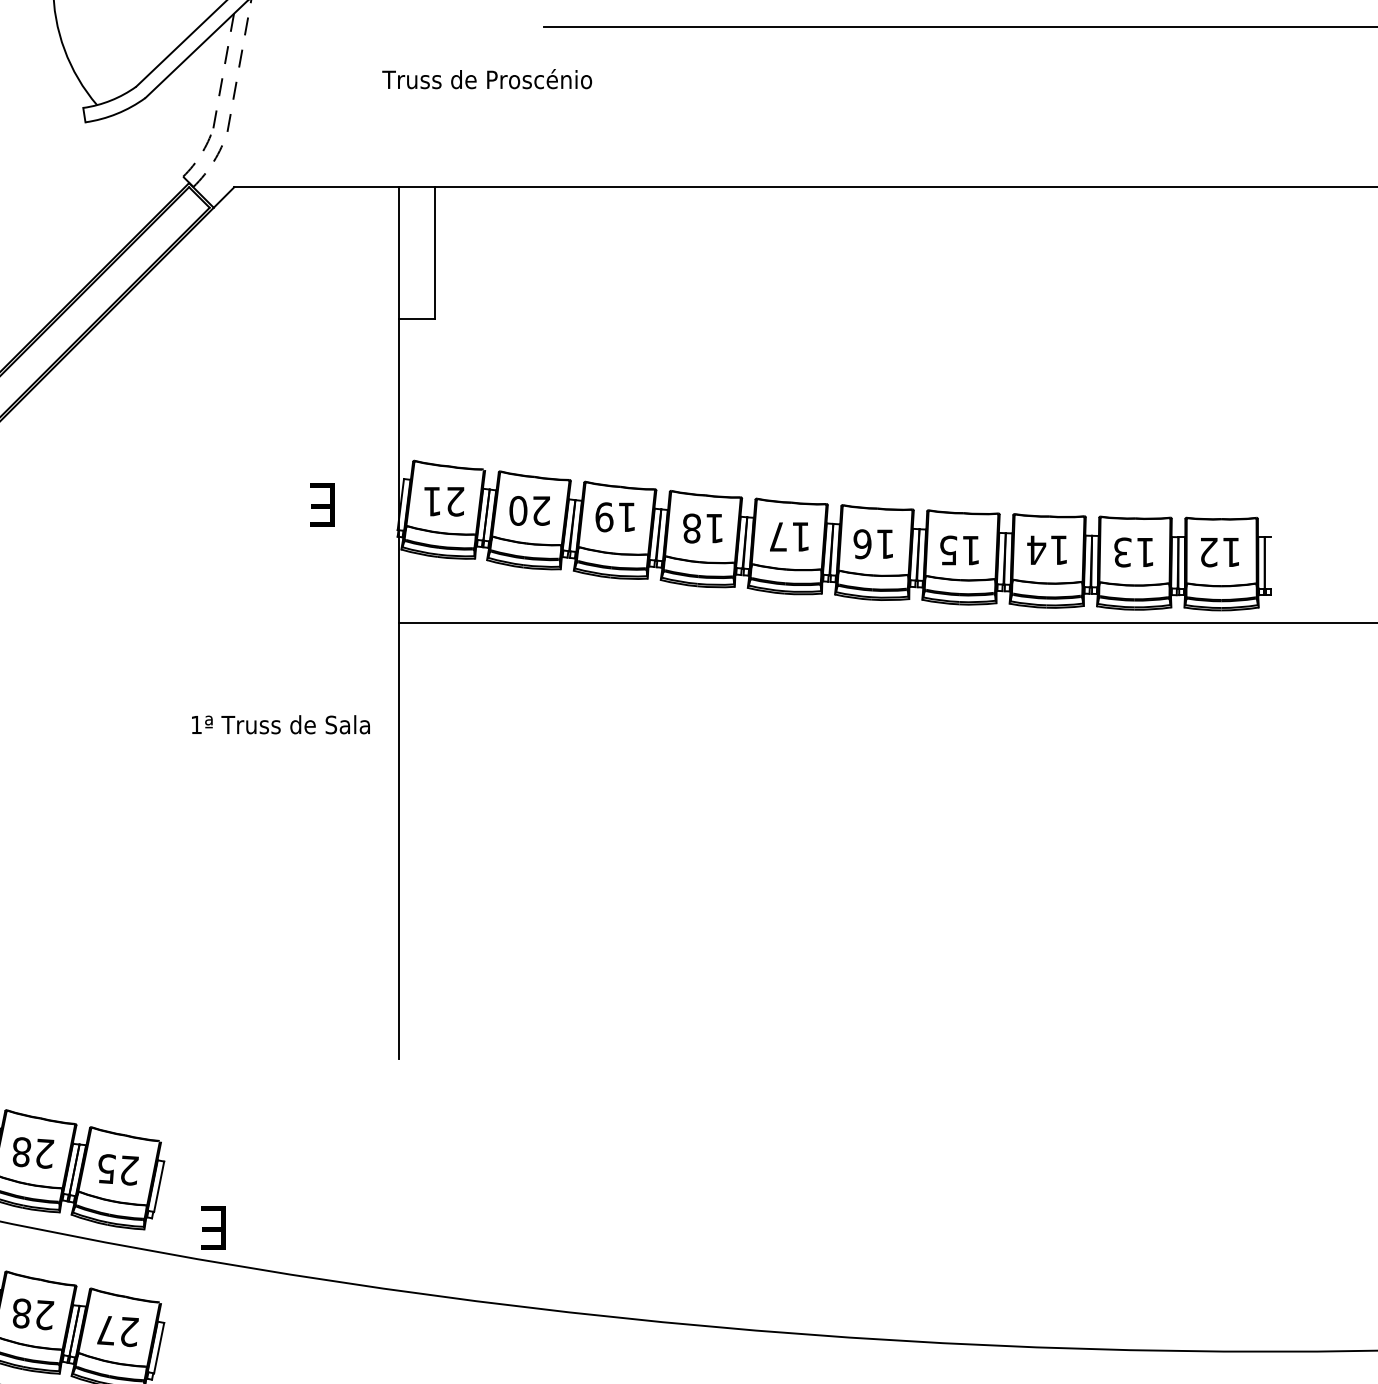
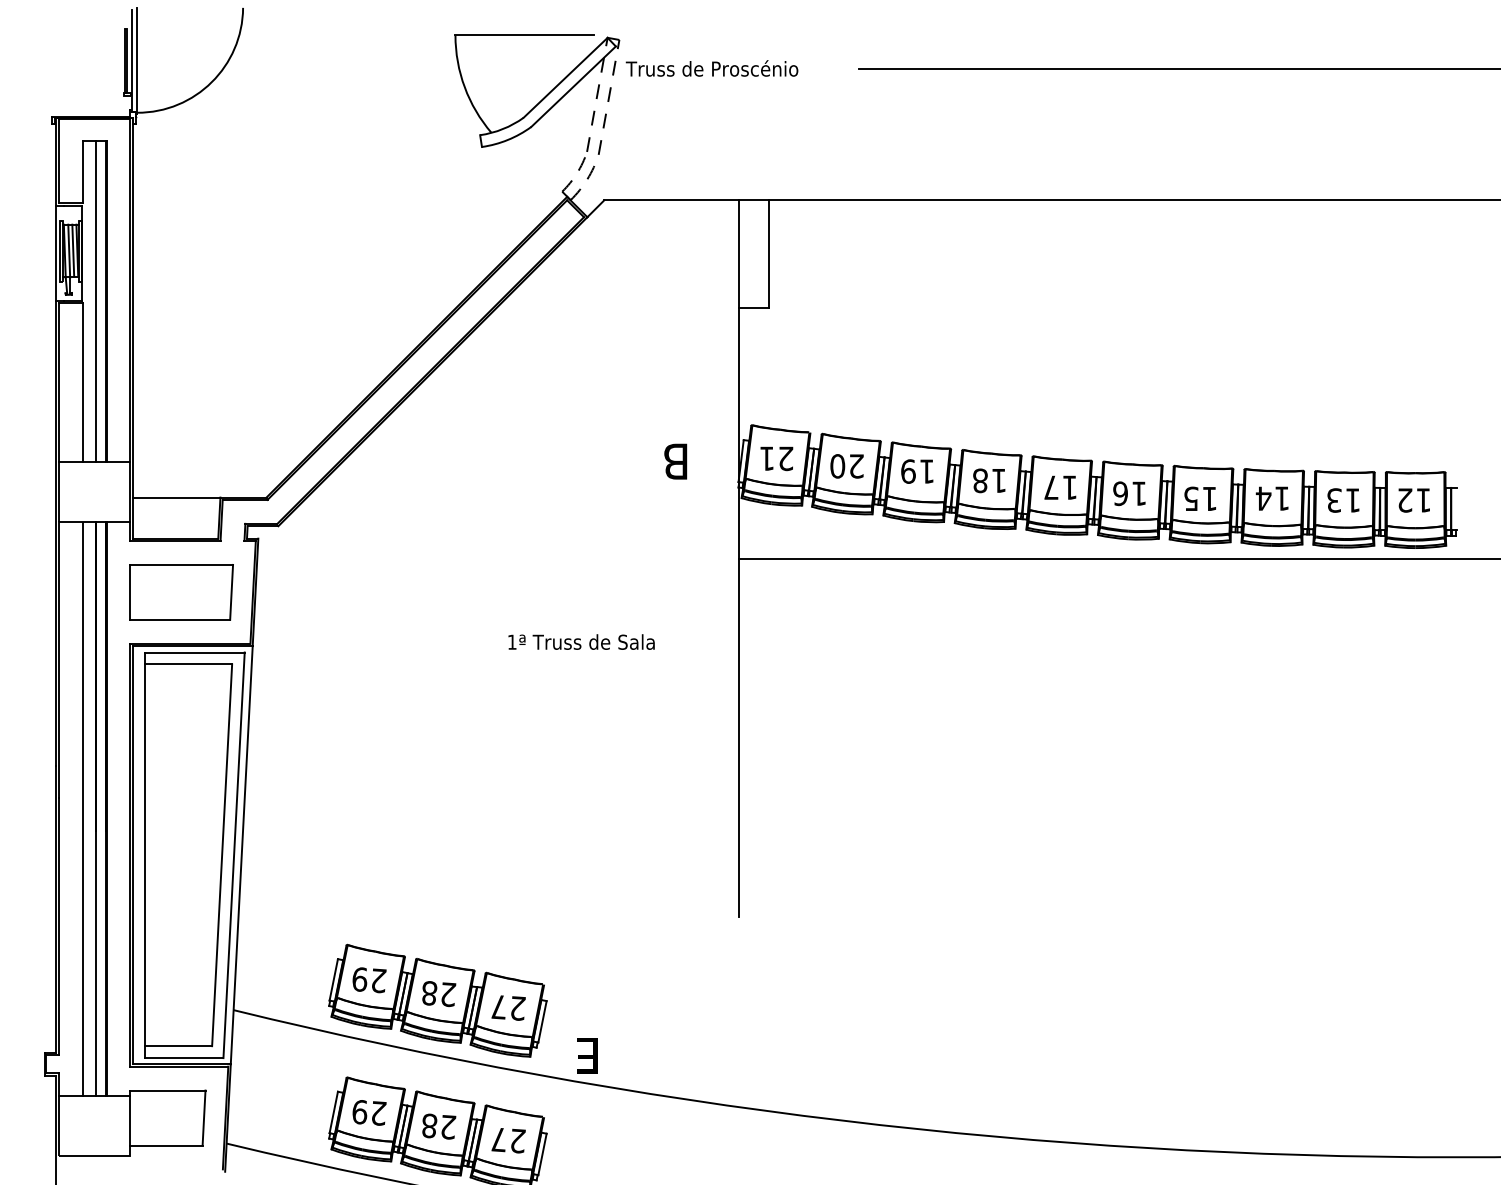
text: (486, 79) -> (711, 68), moved
text: (320, 505) -> (675, 461), E -> B
text: (280, 724) -> (581, 641), moved
text: (105, 1169) -> (498, 1007), 25 -> 27

